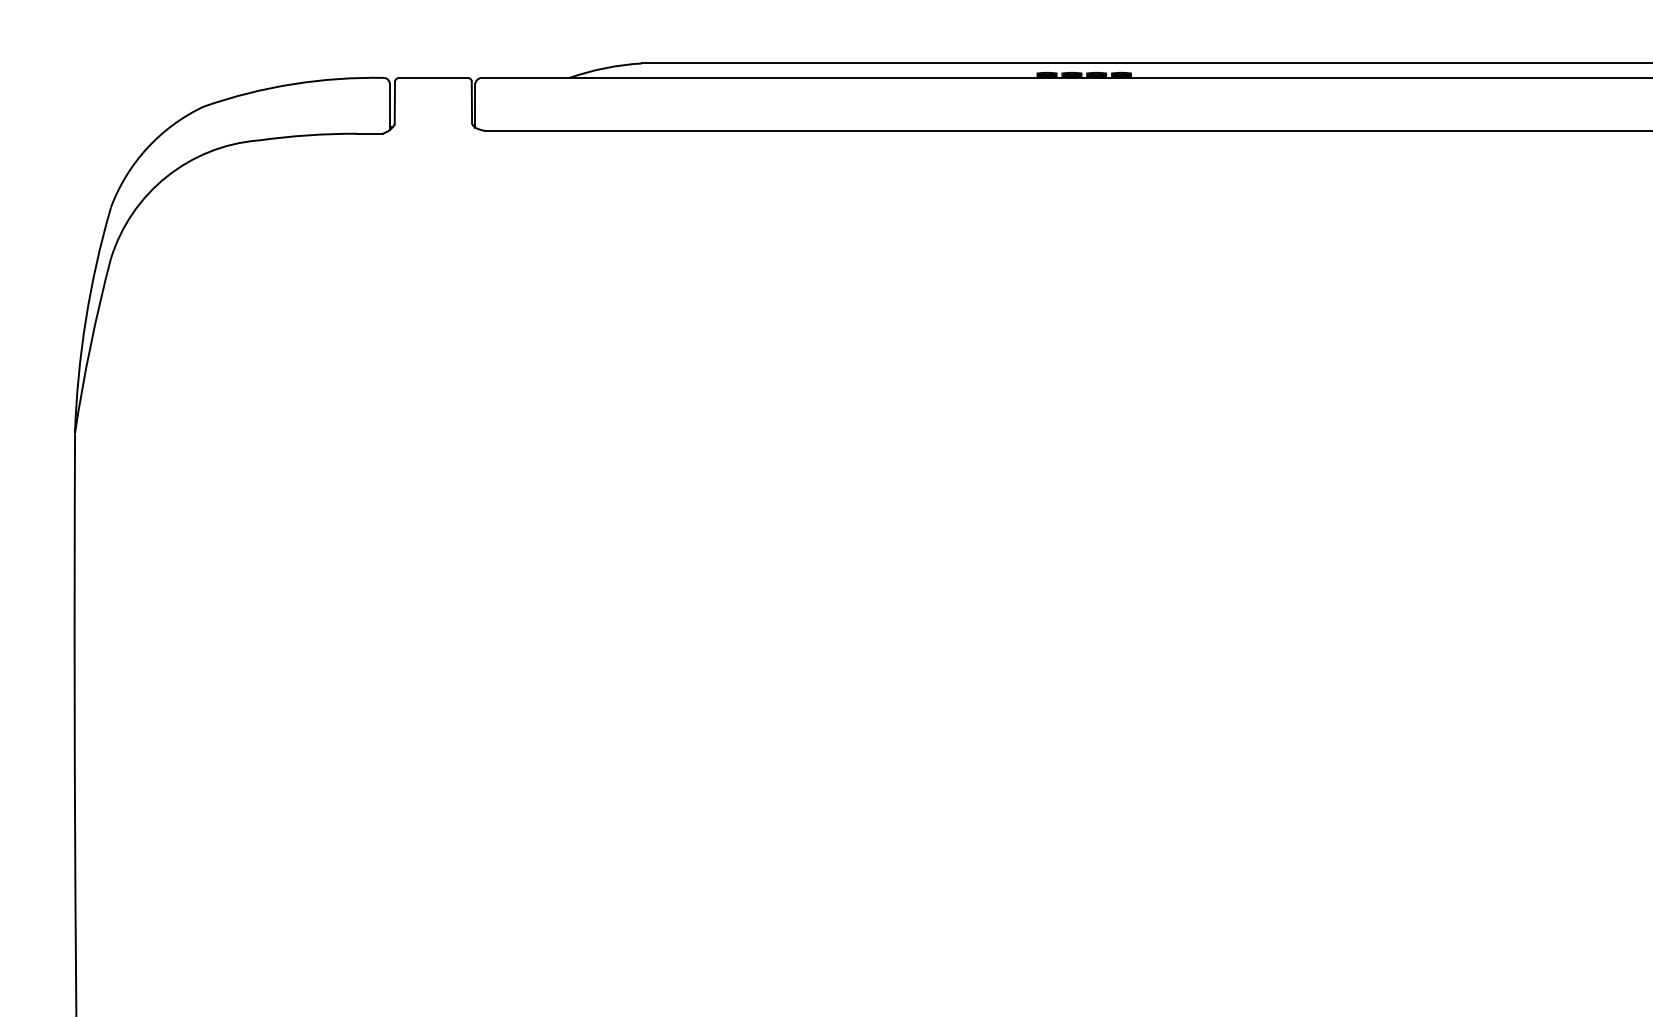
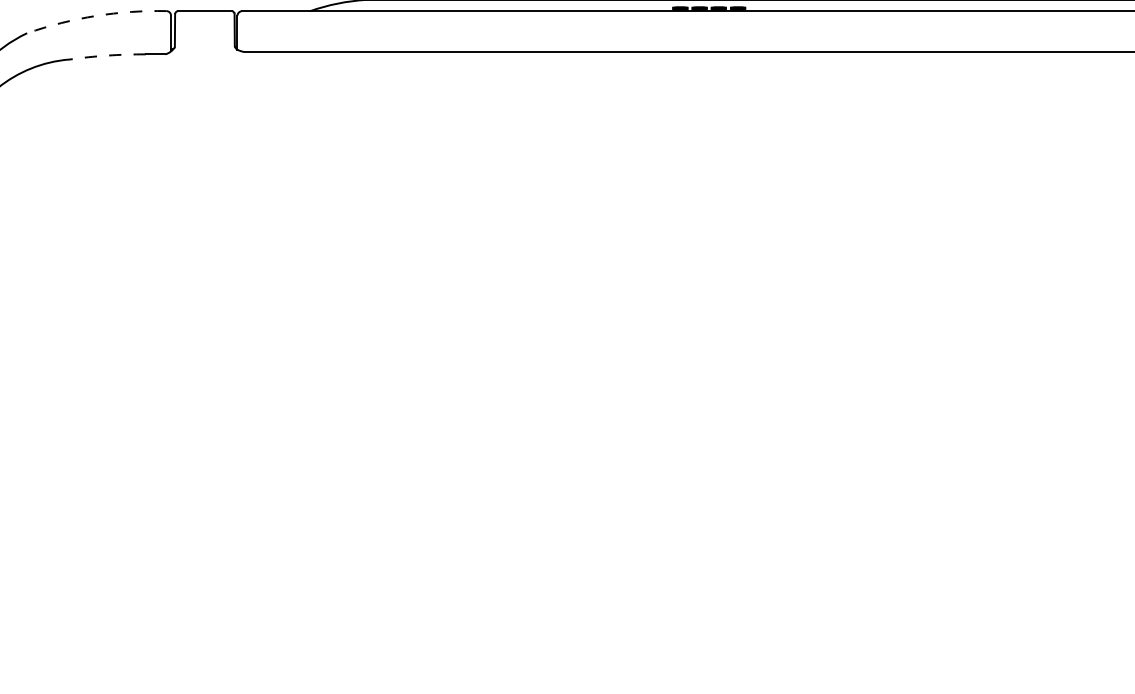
arc: (292, 84) -> (95, 16), solid -> dashed
arc: (307, 135) -> (107, 55), solid -> dashed

